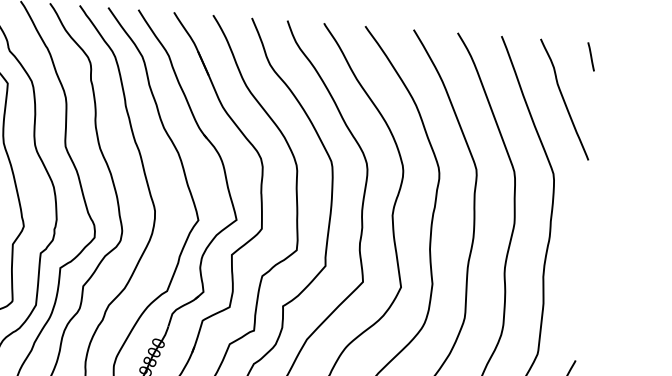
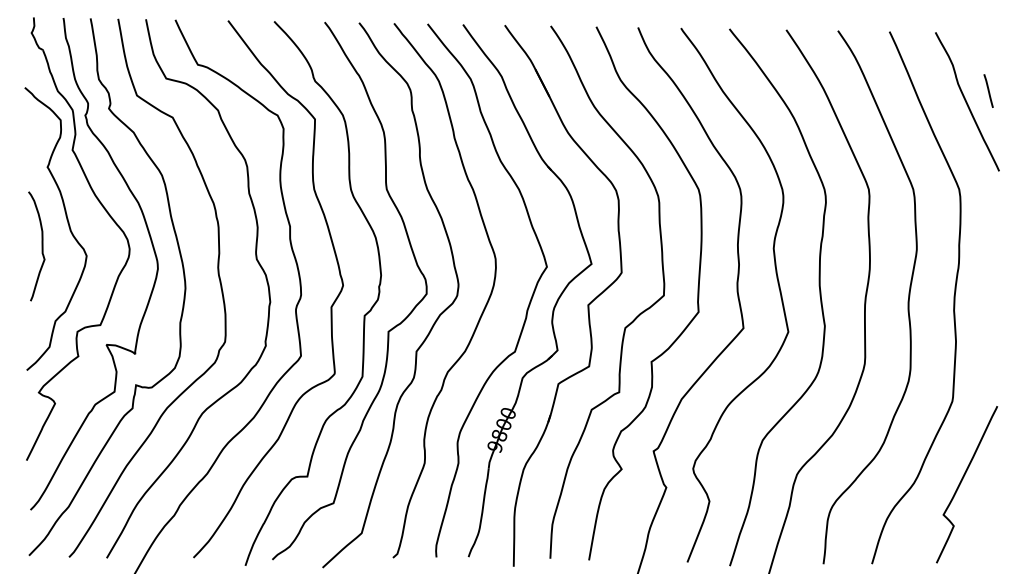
line: (591, 56) -> (988, 90), moved

